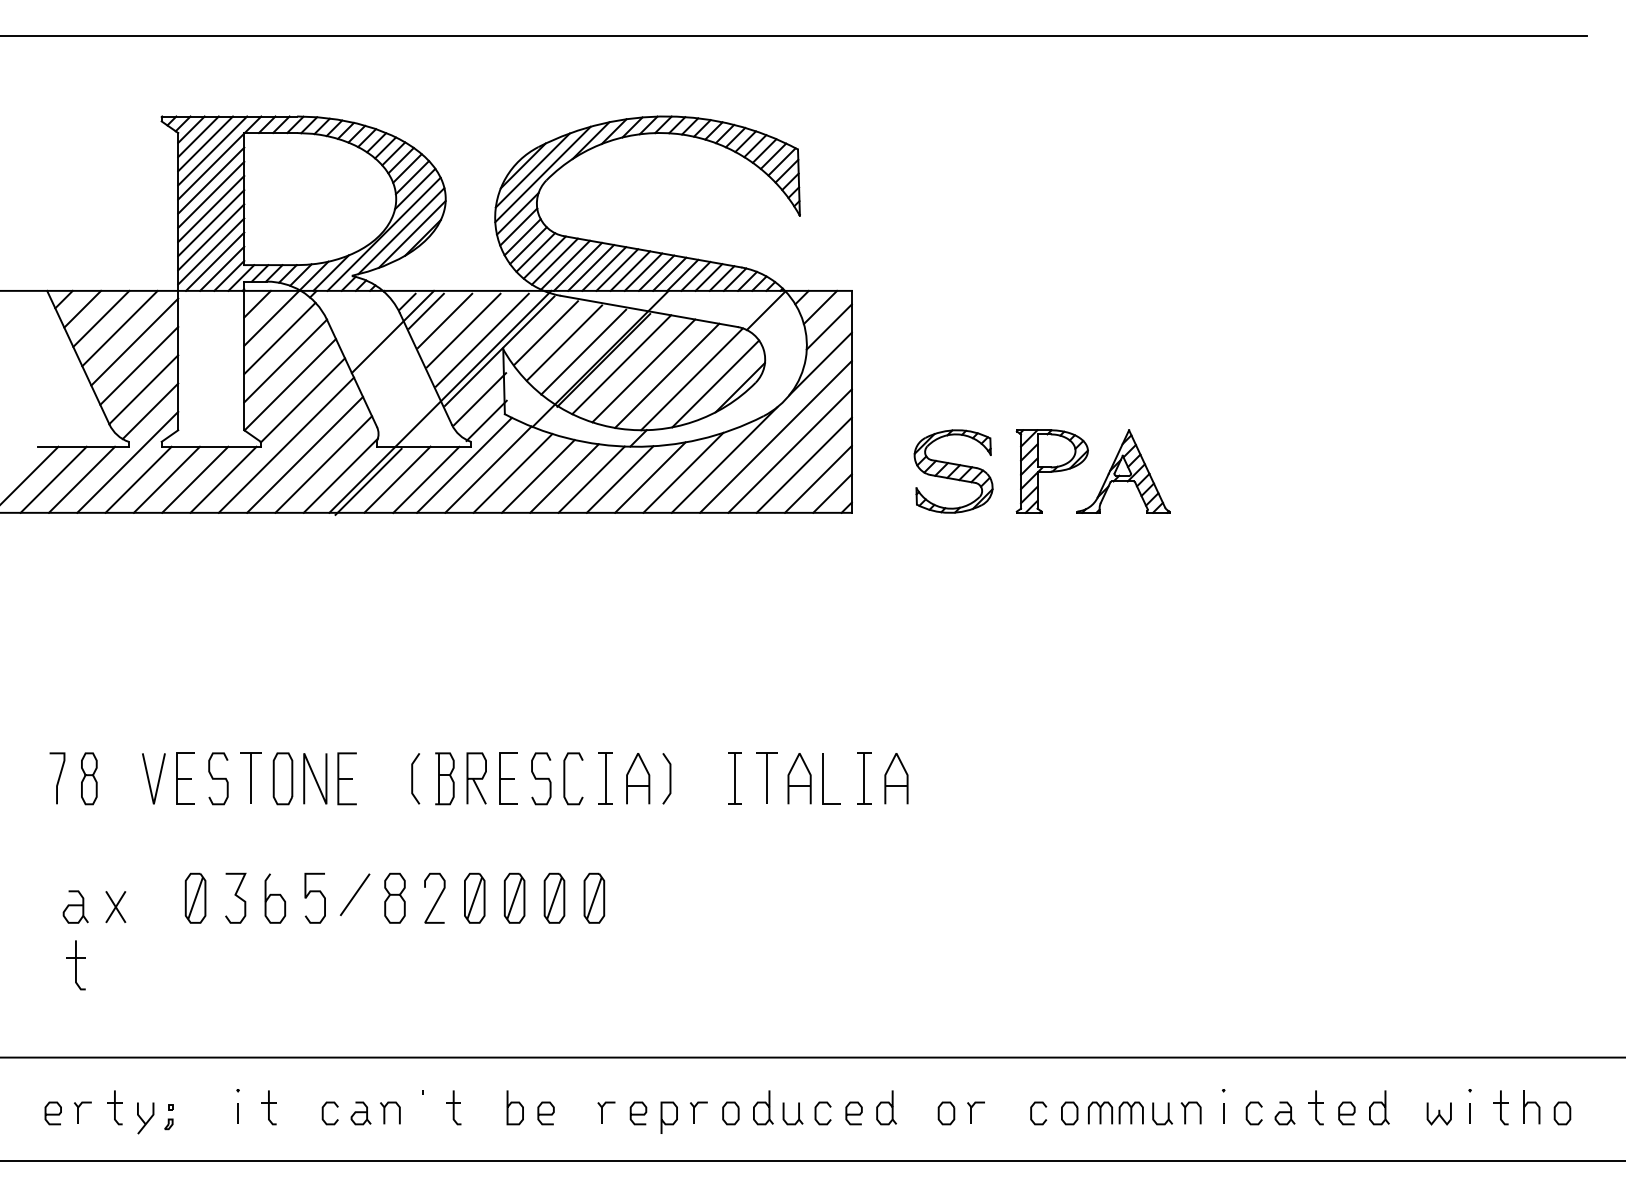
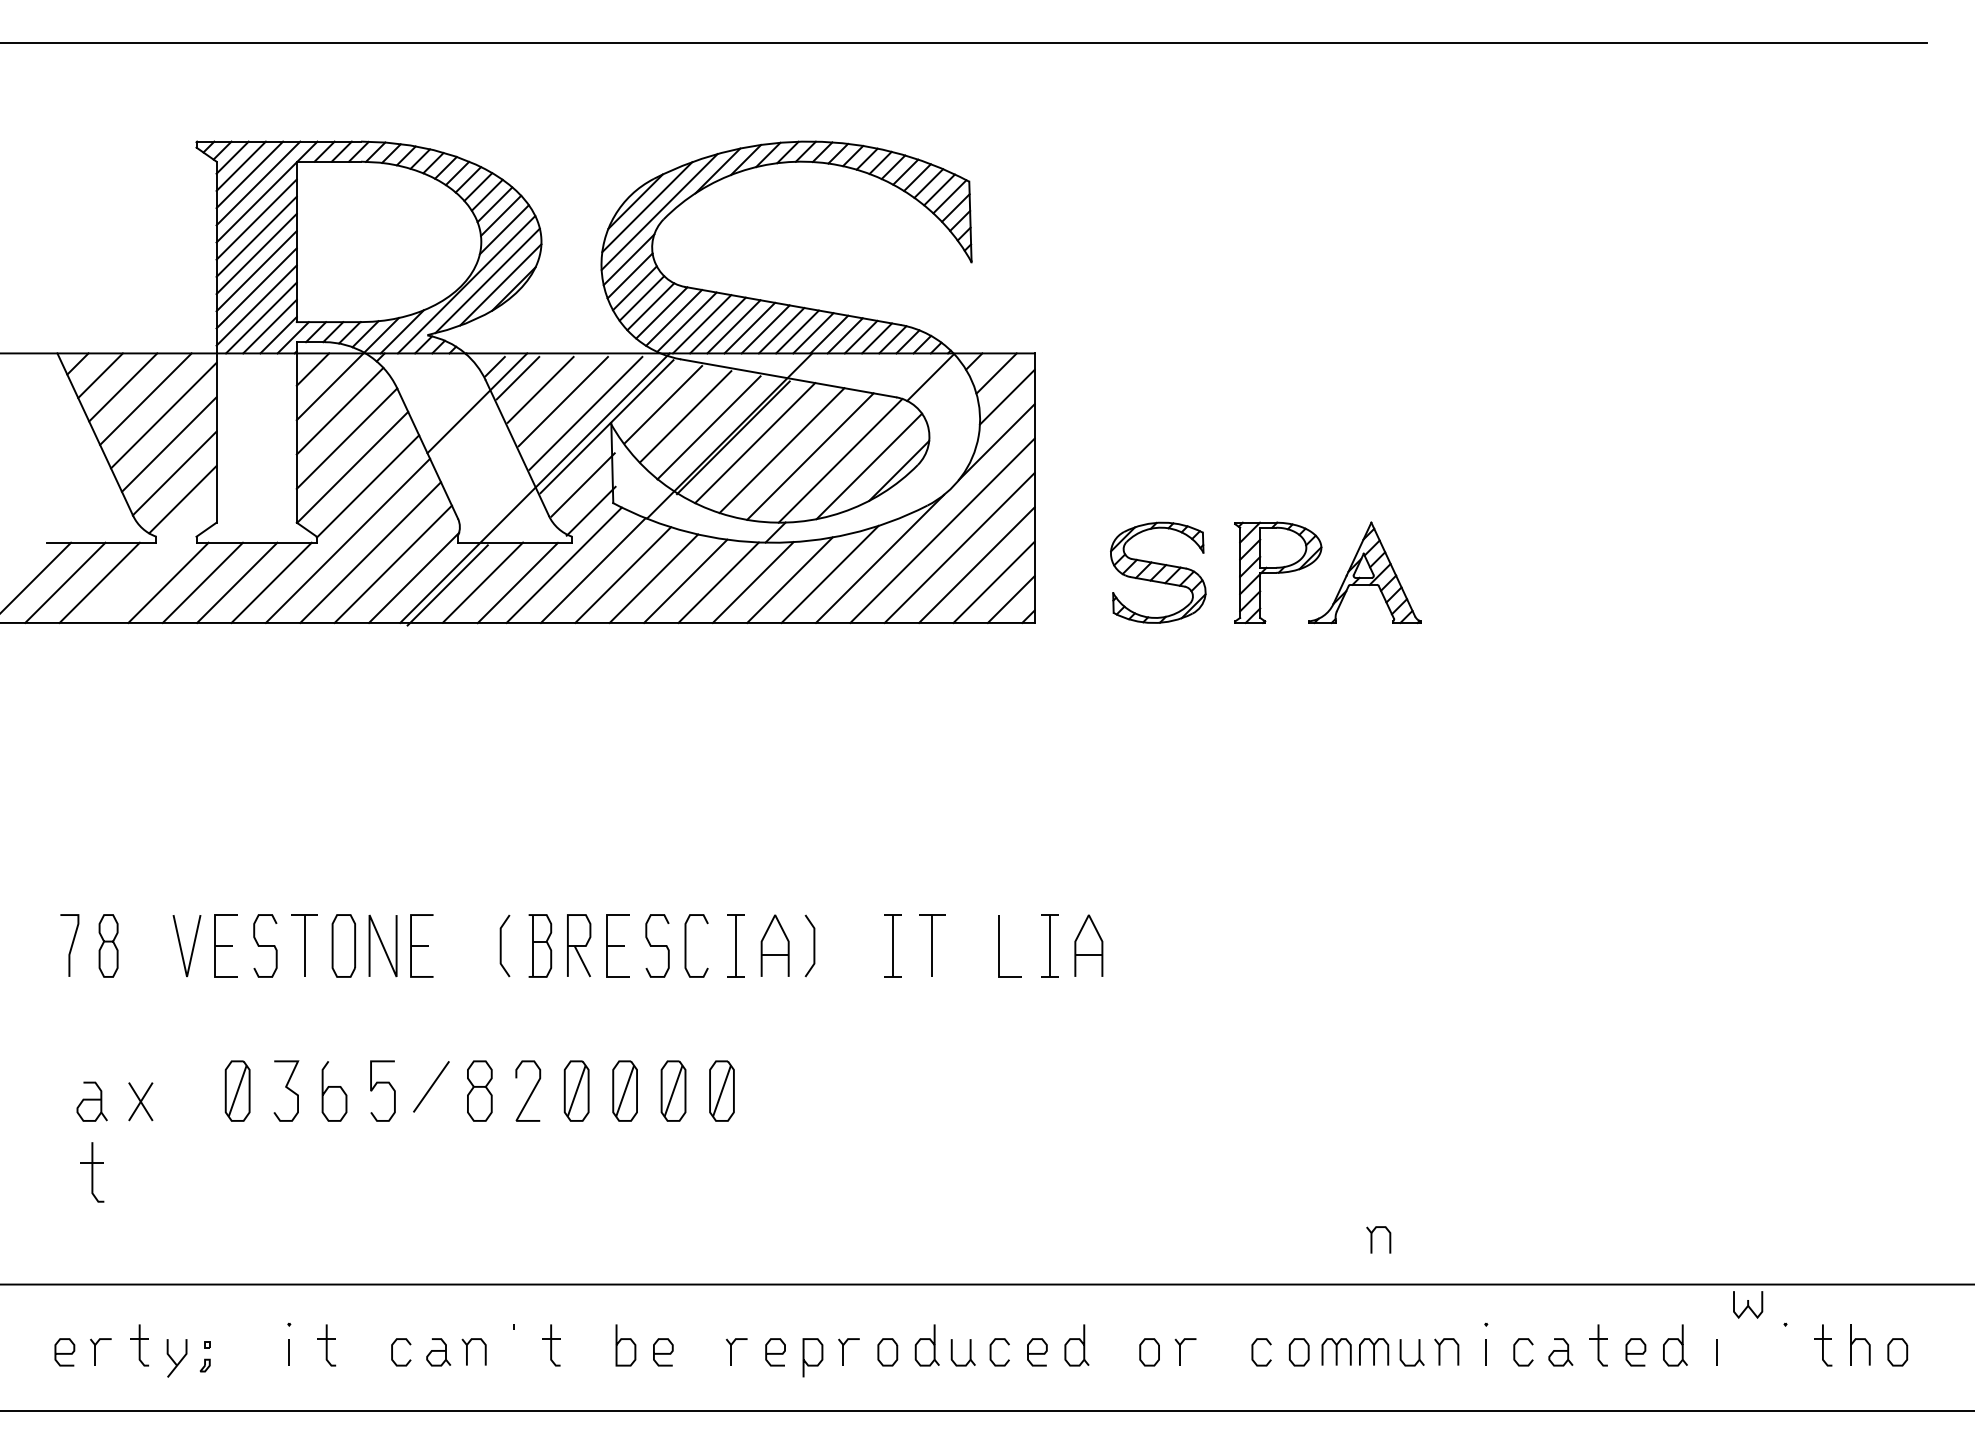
line: (127, 462) -> (155, 561), removed
part: (799, 778) -> (970, 945), removed
part: (1134, 1020) -> (1378, 1239), added
part: (1439, 1113) -> (1748, 1304), moved
line: (1470, 1113) -> (1716, 1352), moved

